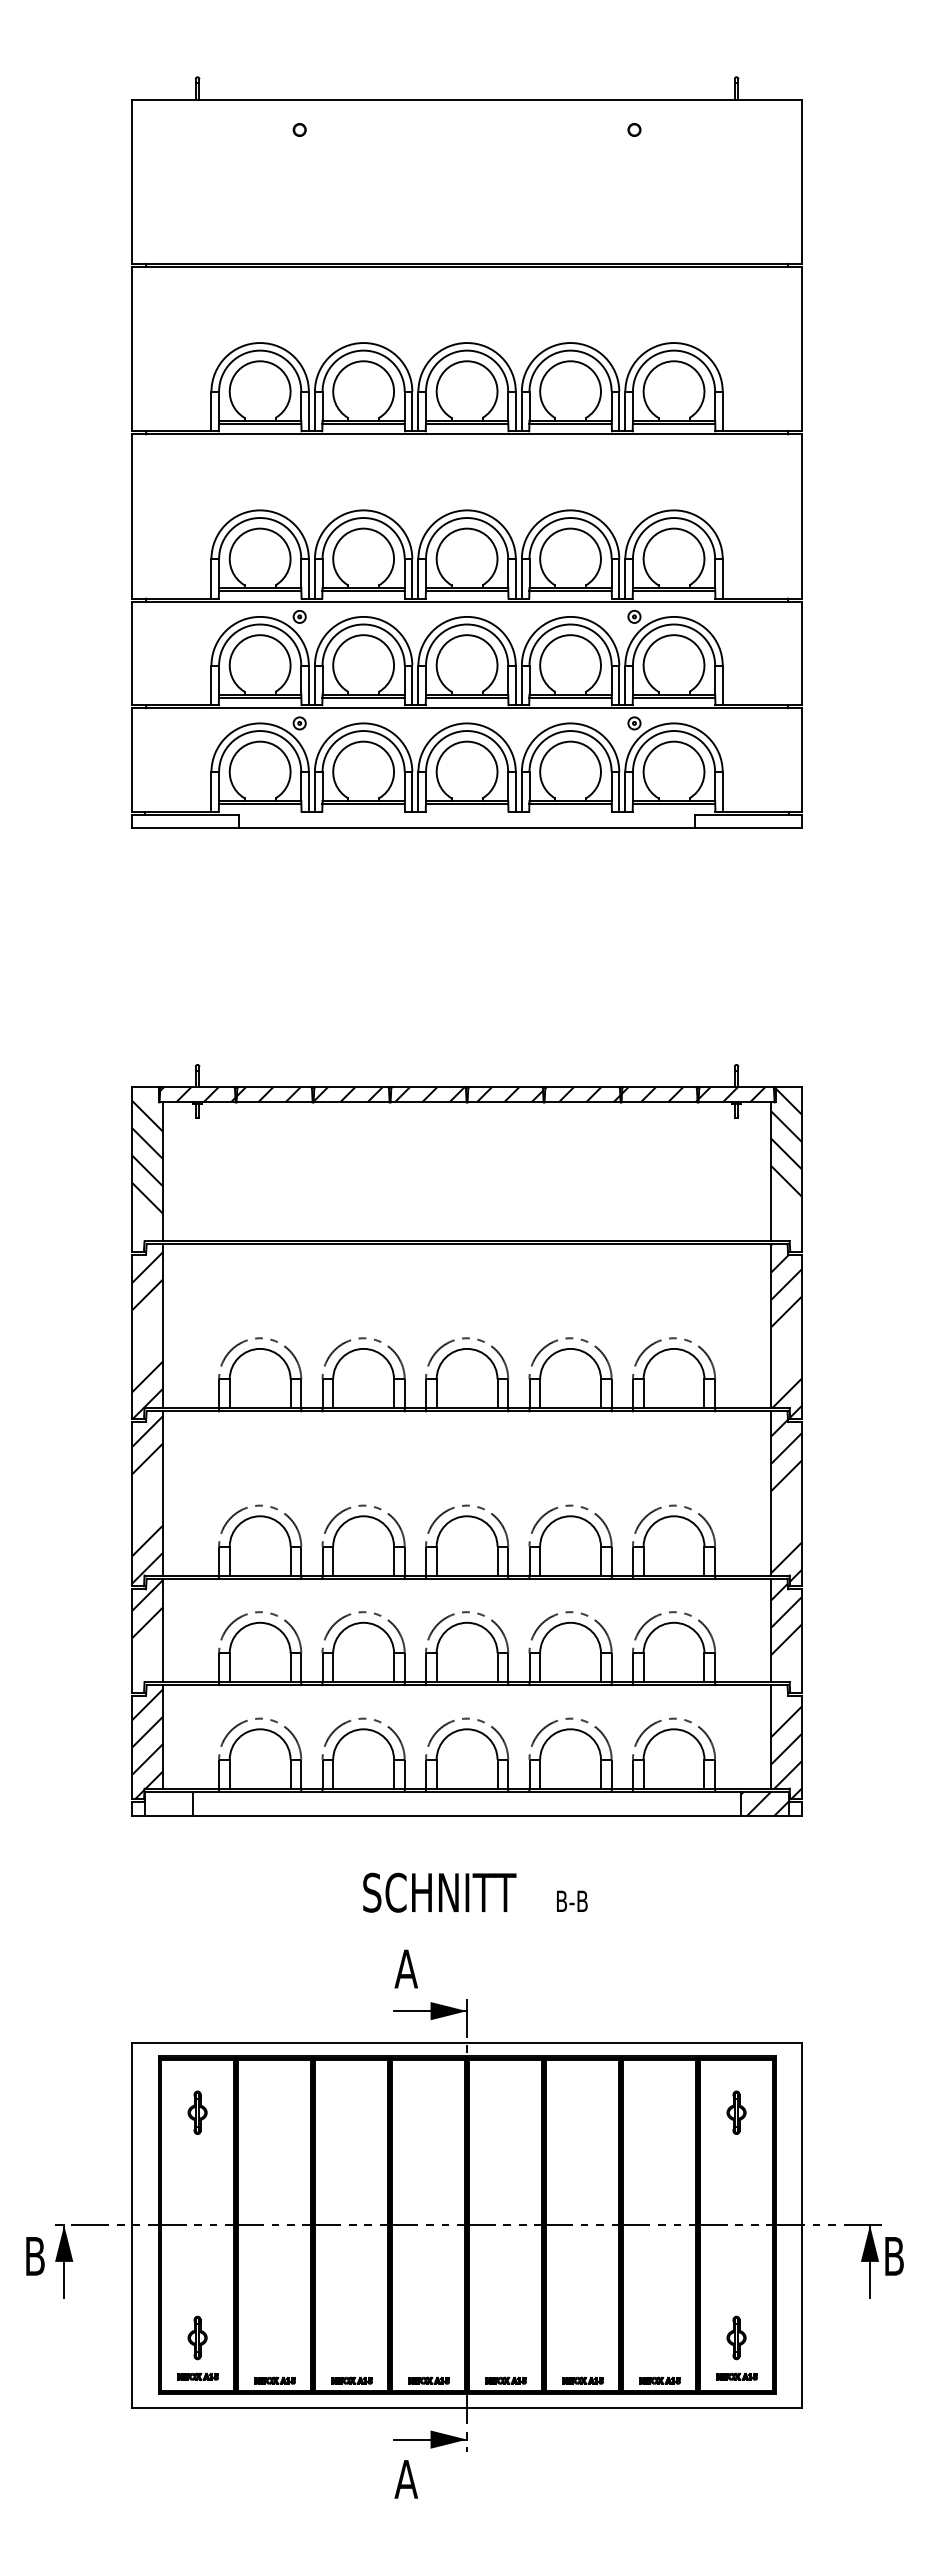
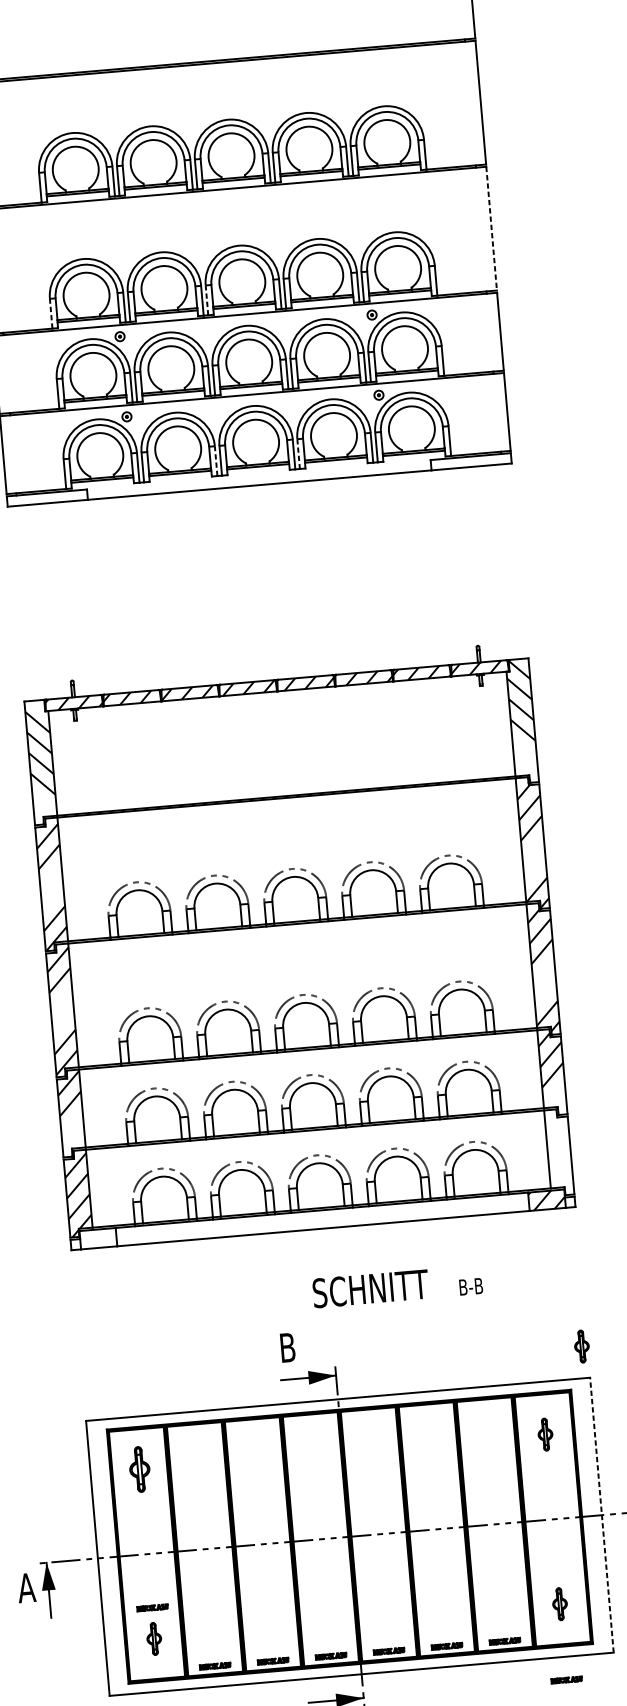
line: (801, 516) -> (491, 228), solid -> dashed
line: (211, 578) -> (51, 313), solid -> dashed
line: (418, 578) -> (207, 300), solid -> dashed
line: (412, 791) -> (216, 460), solid -> dashed
line: (521, 791) -> (298, 453), solid -> dashed
hatch: (786, 1752) -> (559, 1160), removed
text: (475, 1892) -> (397, 1286), moved
text: (405, 1968) -> (286, 1347), A -> B
part: (794, 2000) -> (581, 1346), added
part: (197, 2112) -> (139, 1469), size x1.4
line: (801, 2225) -> (601, 1515), solid -> dashed
text: (34, 2256) -> (26, 1588), B -> A
part: (197, 2376) -> (152, 1607), moved
part: (736, 2376) -> (566, 1679), moved

